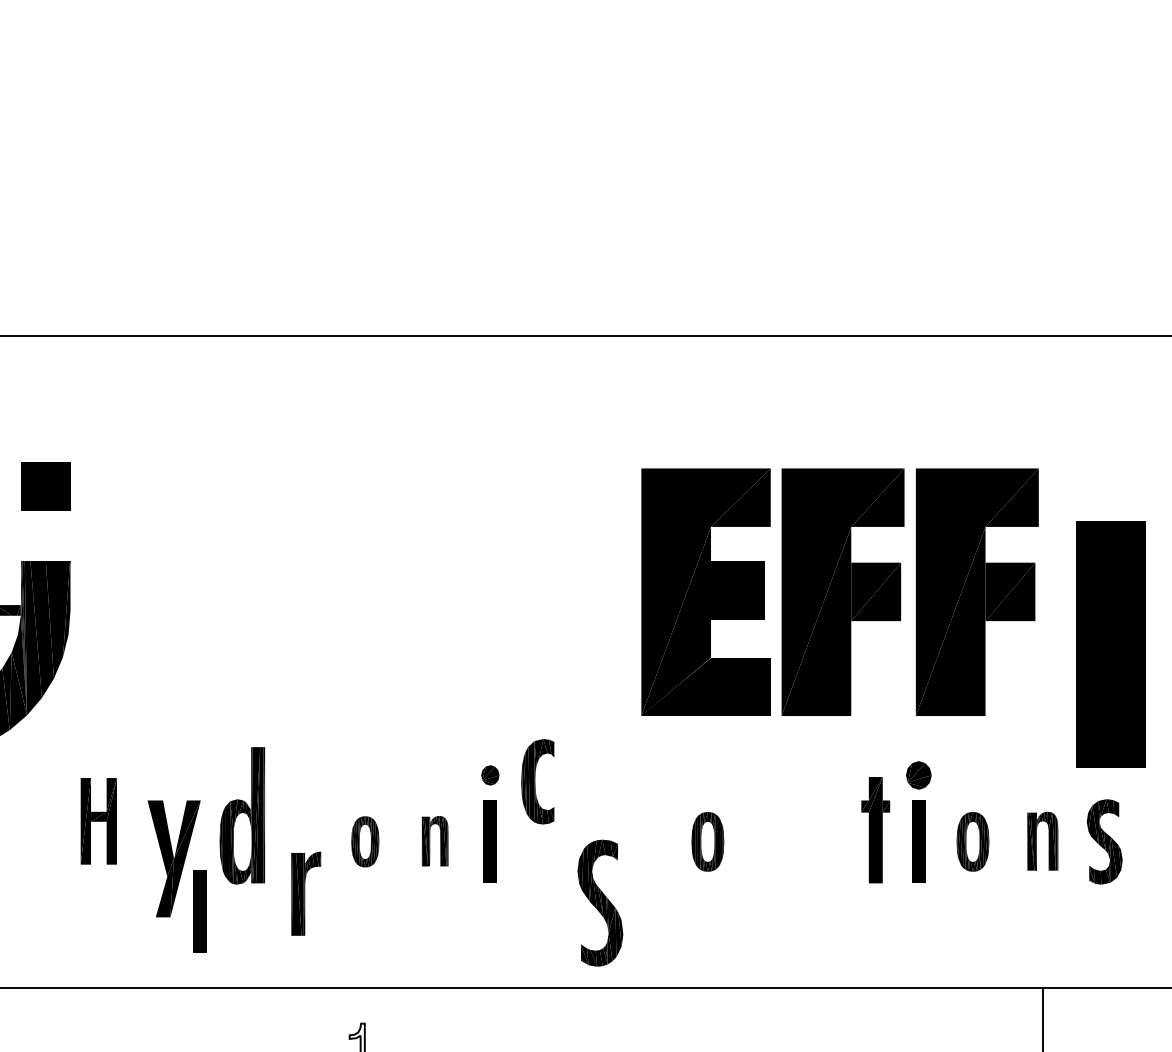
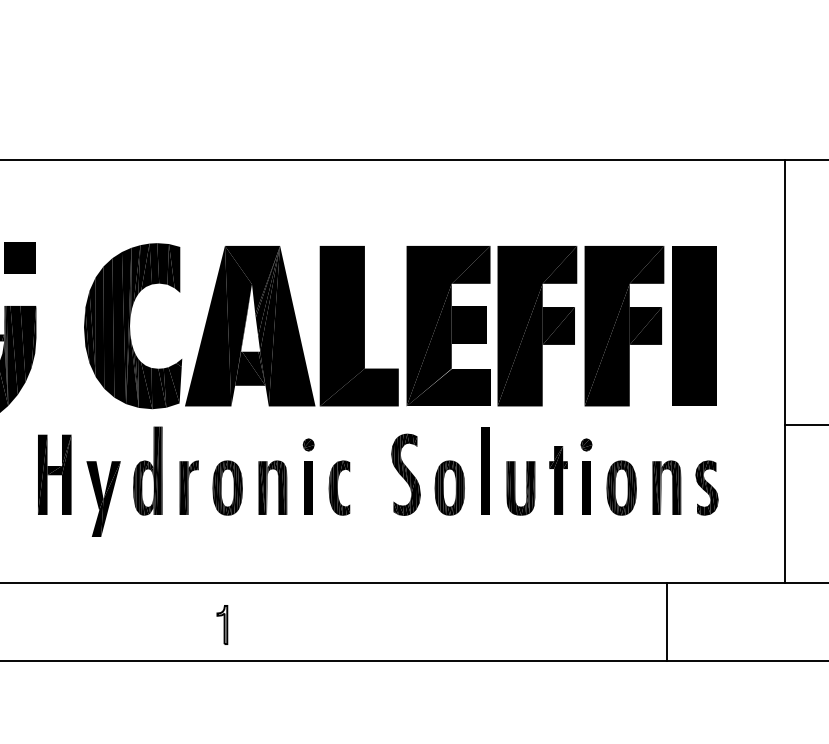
part: (386, 592) -> (241, 326), added
part: (1111, 643) -> (694, 325), moved
part: (918, 774) -> (586, 444), size x0.71
part: (537, 780) -> (339, 487), moved
part: (763, 814) -> (485, 470), added
part: (98, 820) -> (54, 474), size x1.43
part: (365, 841) -> (227, 487), size x1.67
part: (434, 841) -> (272, 487), size x1.67
part: (707, 841) -> (449, 487), size x1.43
part: (972, 841) -> (621, 487), size x1.43
part: (1042, 841) -> (666, 487), size x1.43
part: (817, 842) -> (520, 488), added
part: (305, 893) -> (188, 487), moved
part: (599, 902) -> (405, 474), moved
part: (200, 910) -> (120, 532), removed

